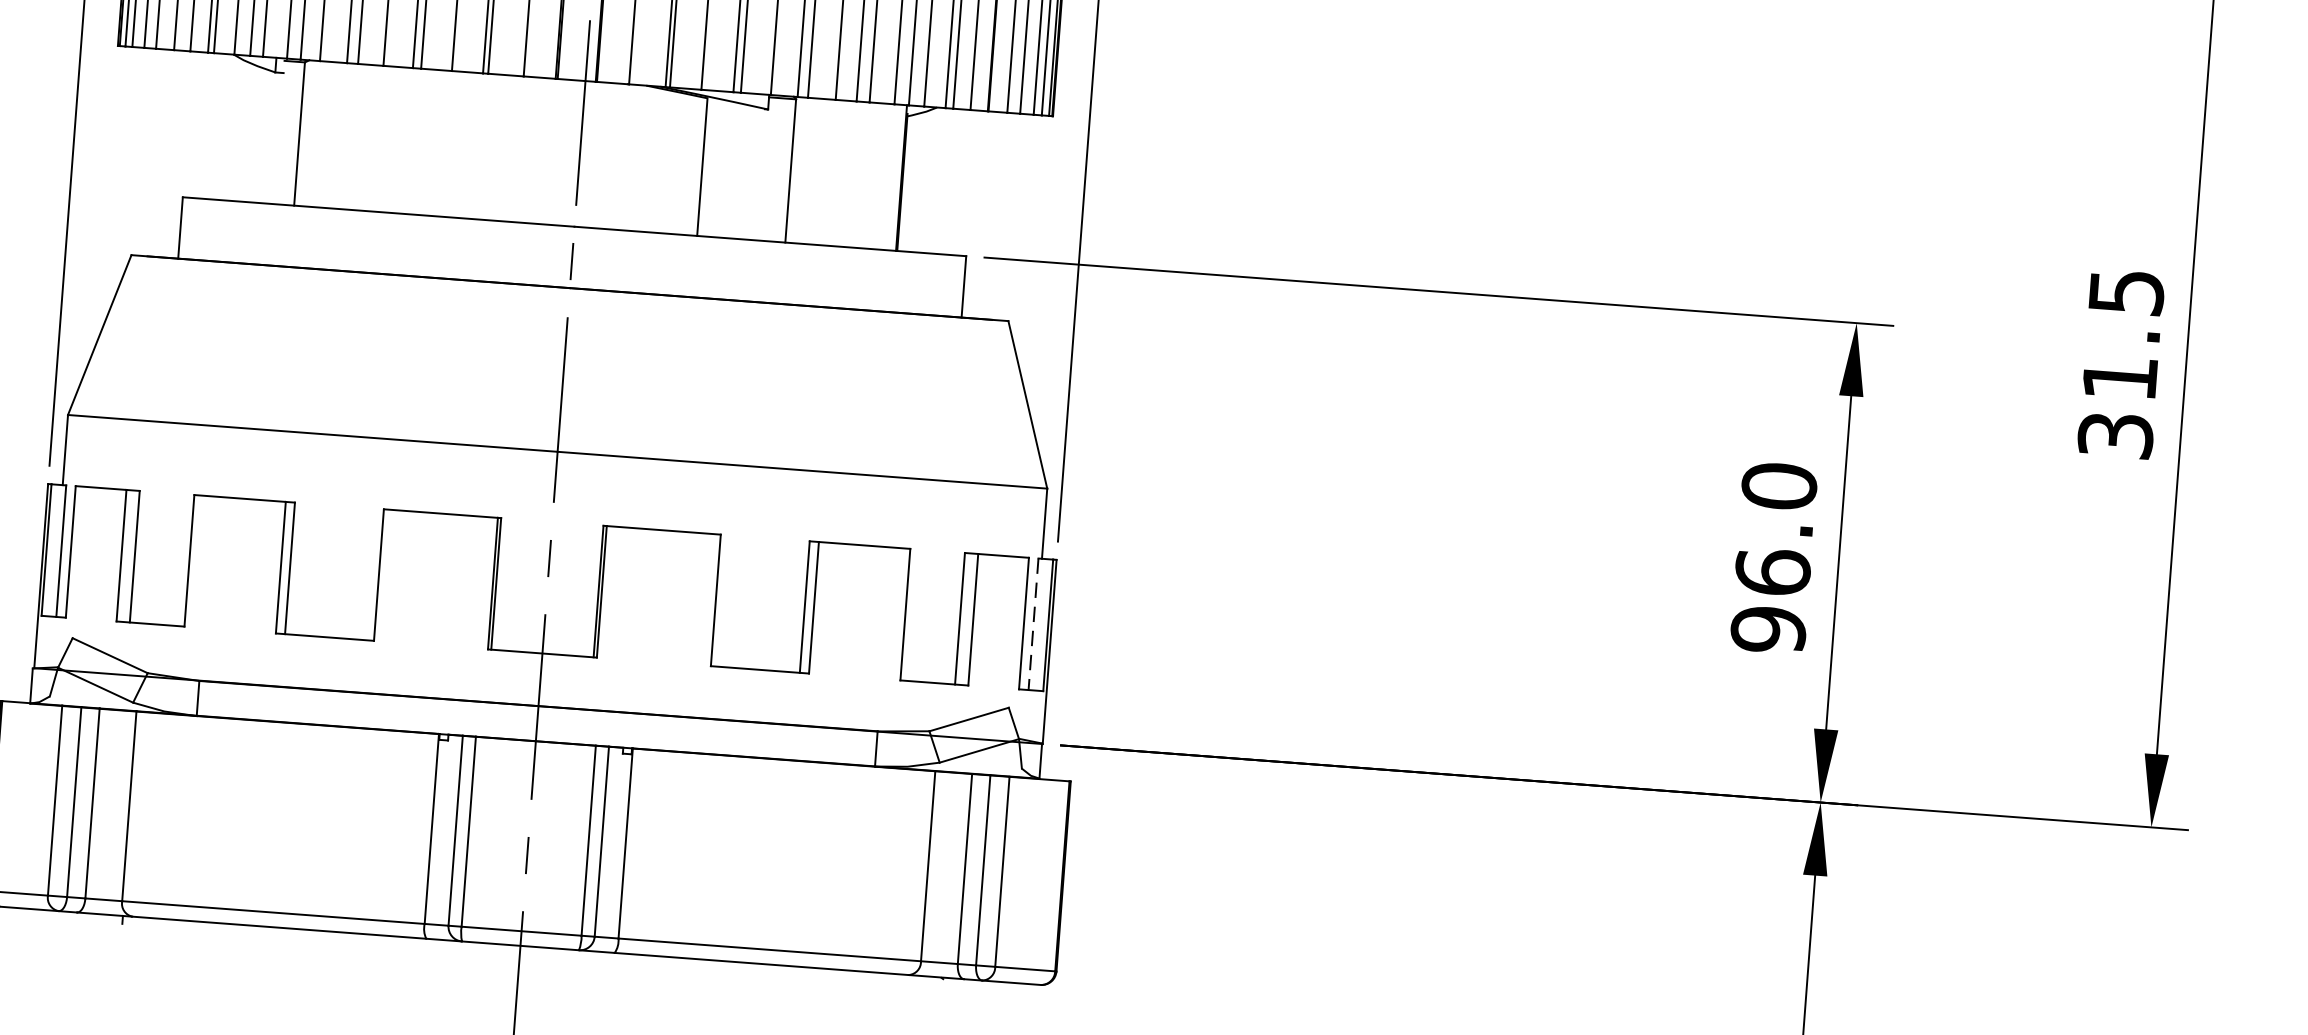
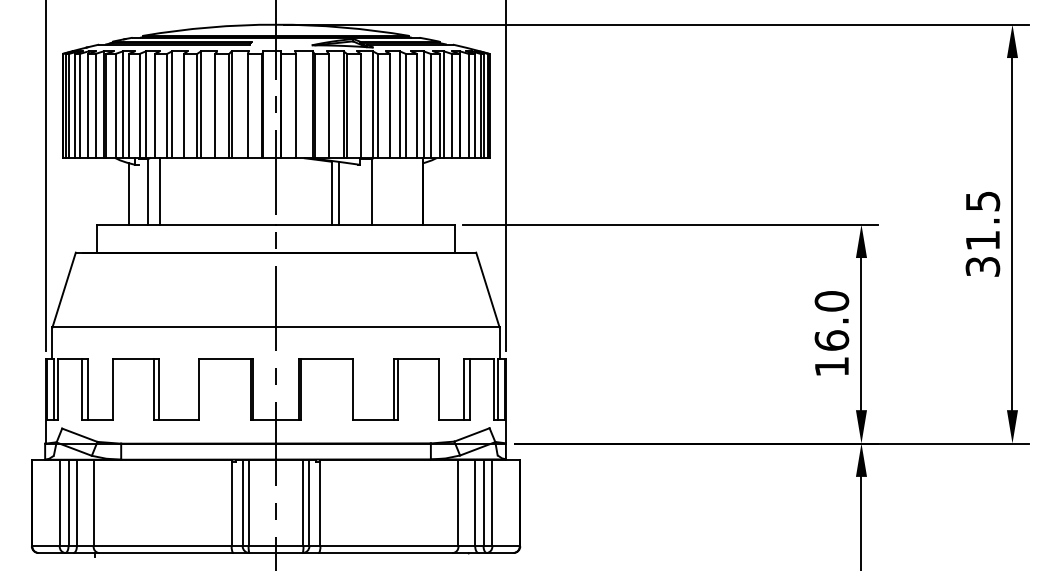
line: (256, 134) -> (128, 193), added
line: (324, 134) -> (159, 191), added
line: (716, 168) -> (338, 193), added
line: (1034, 624) -> (498, 389), dashed -> solid
text: (1767, 628) -> (831, 366), 96.0 -> 16.0

